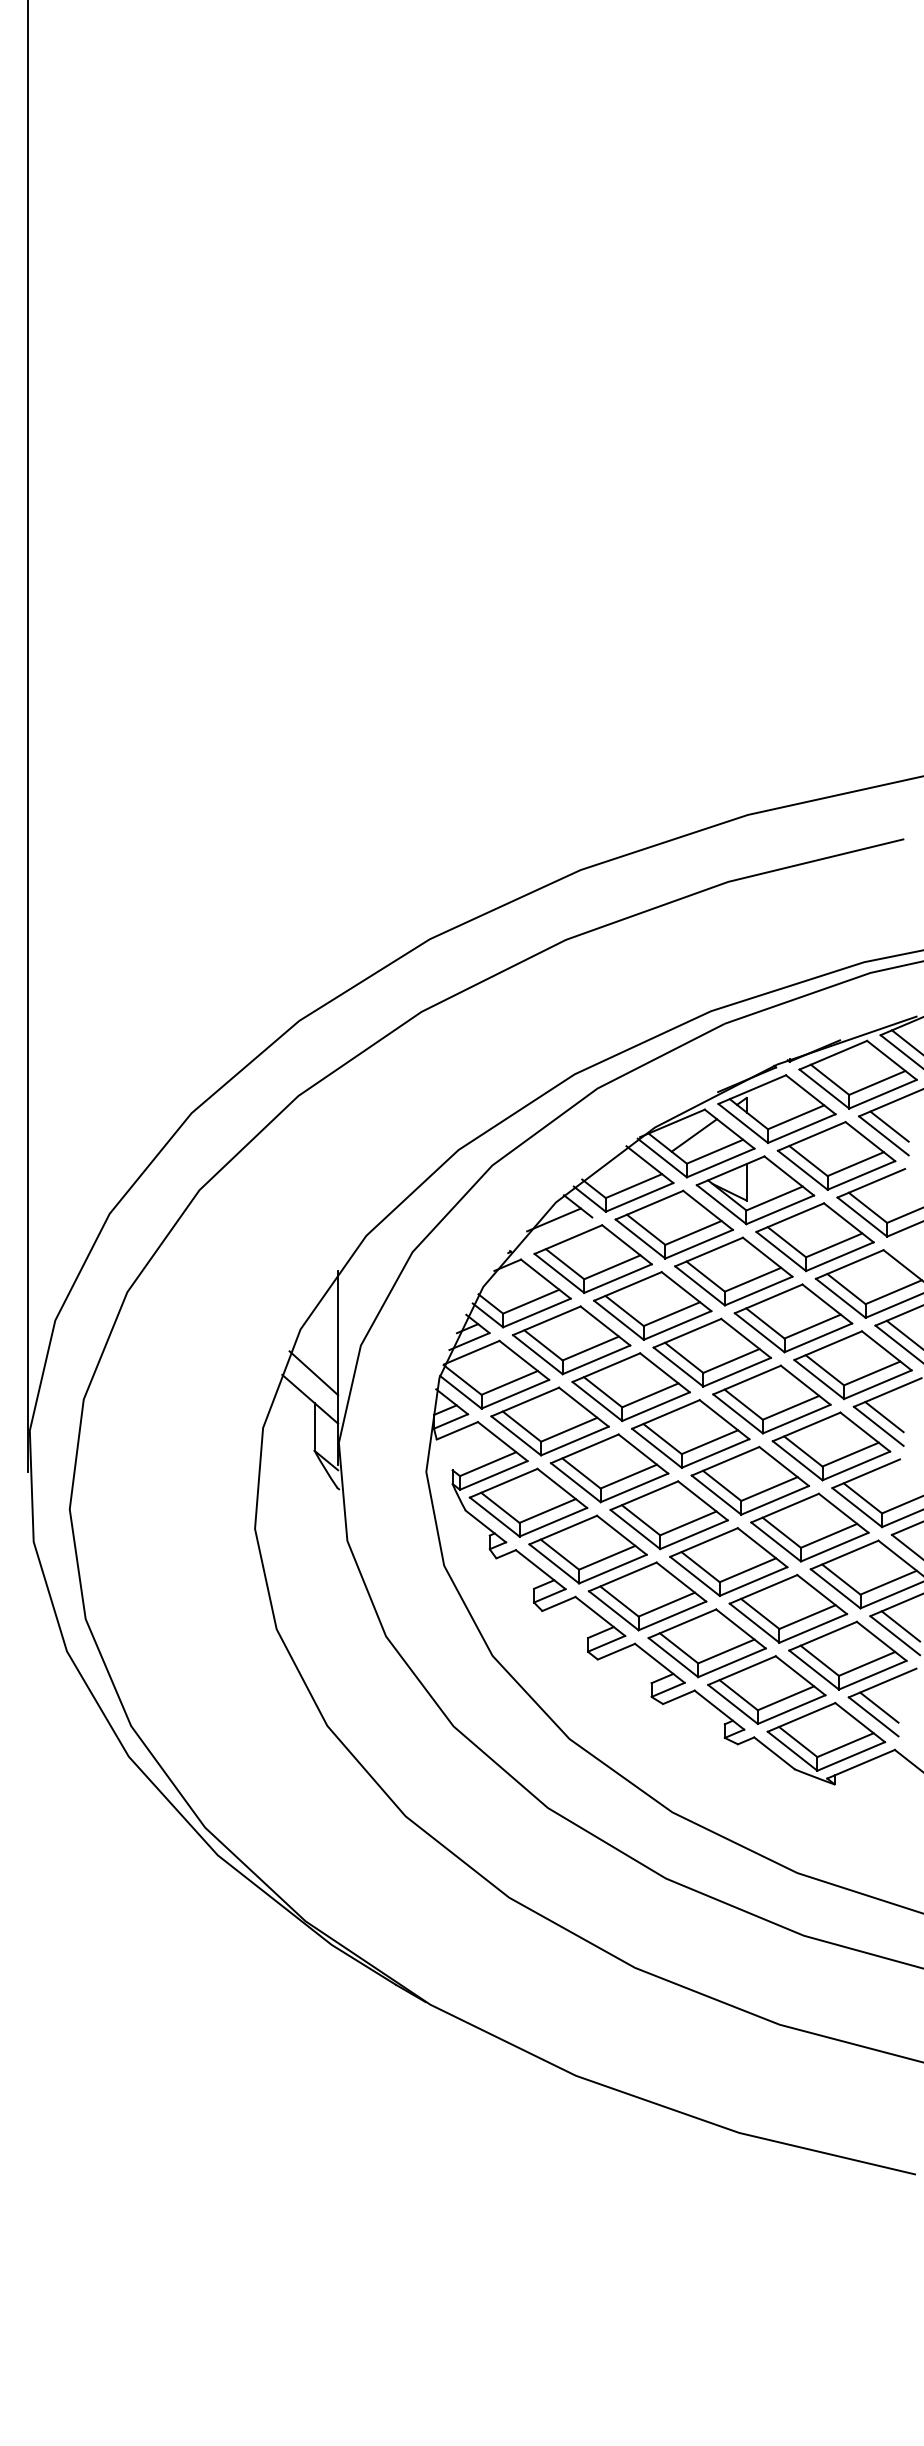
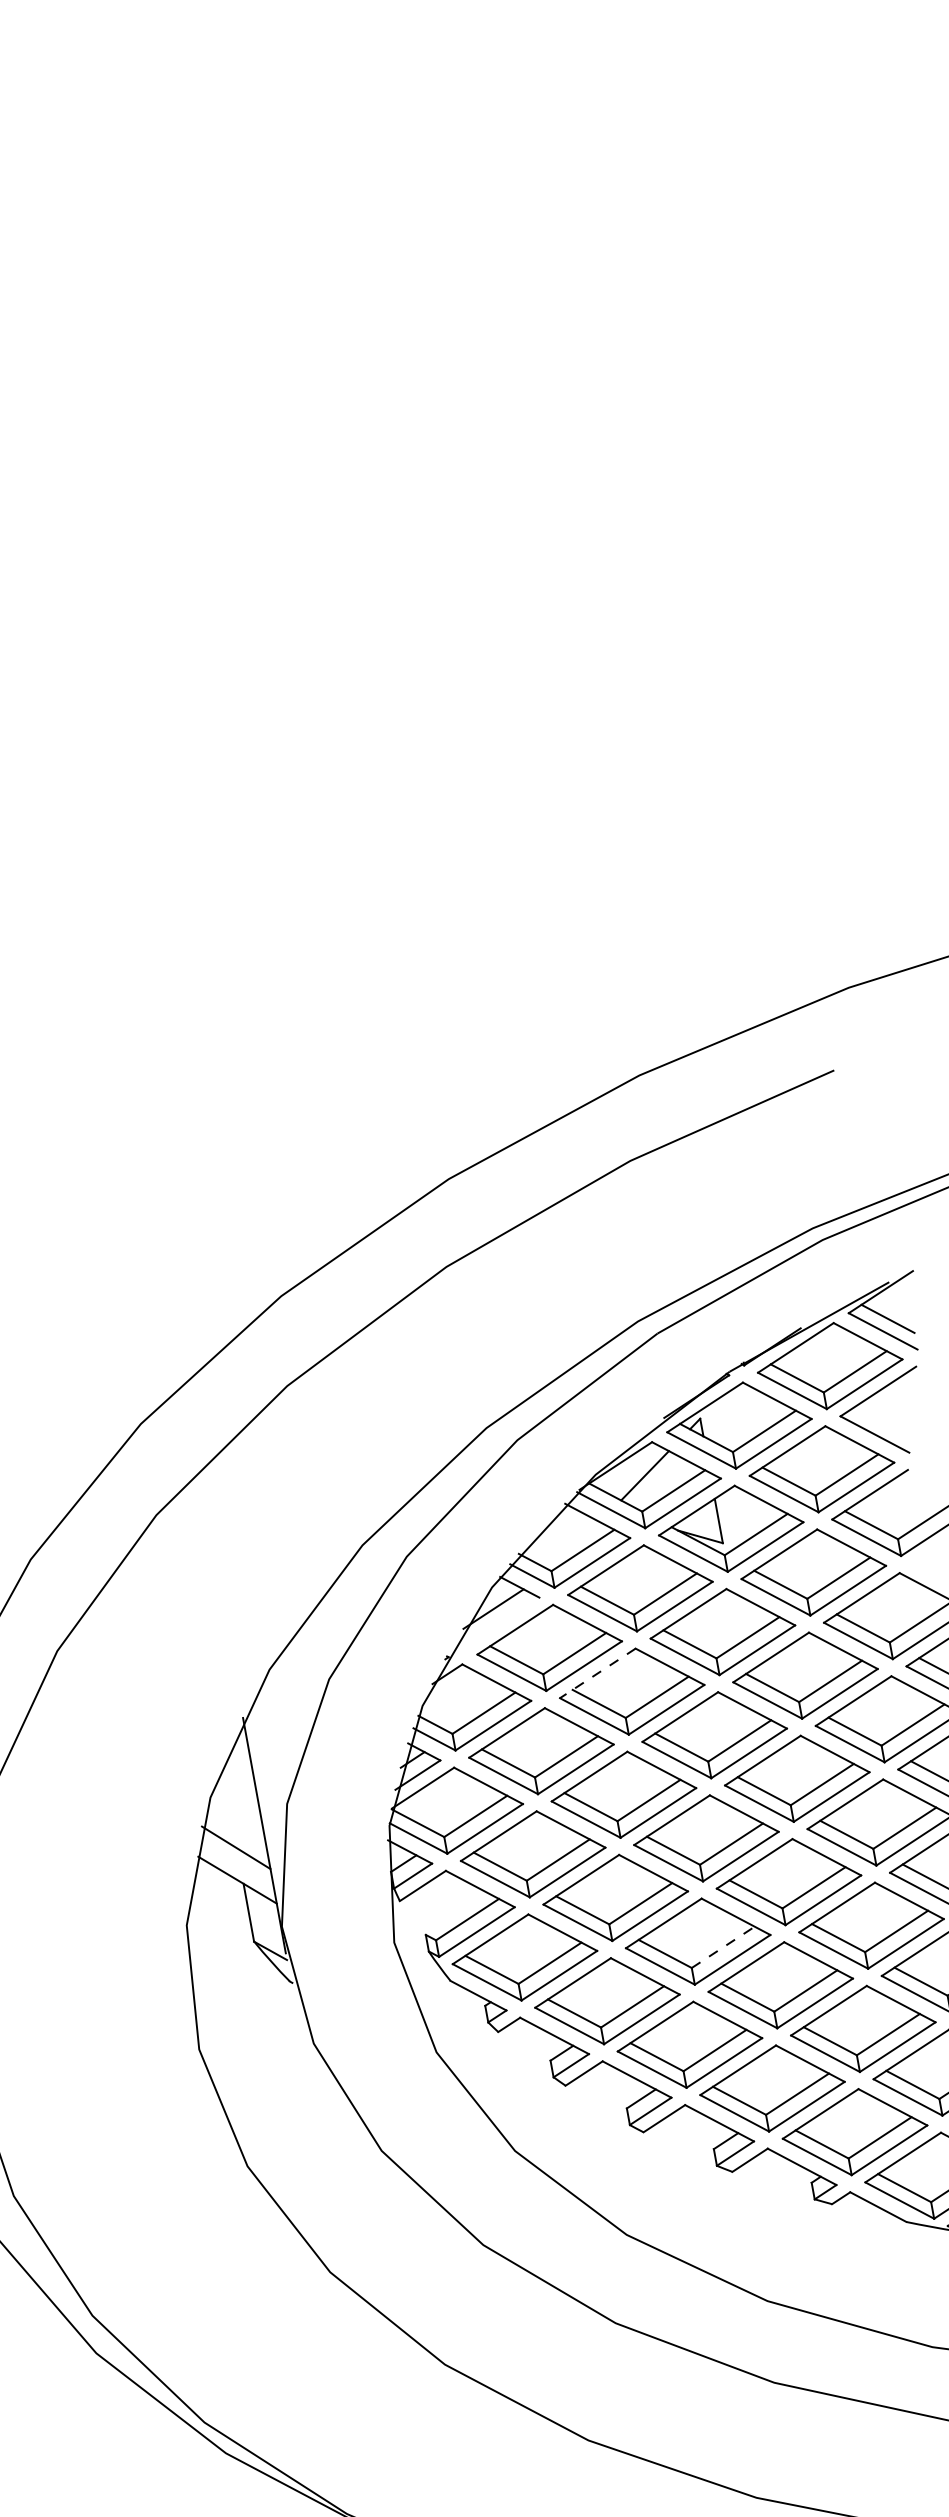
line: (889, 1126) -> (879, 1421), removed
line: (627, 1286) -> (597, 1673), solid -> dashed
line: (688, 1523) -> (723, 1947), solid -> dashed

